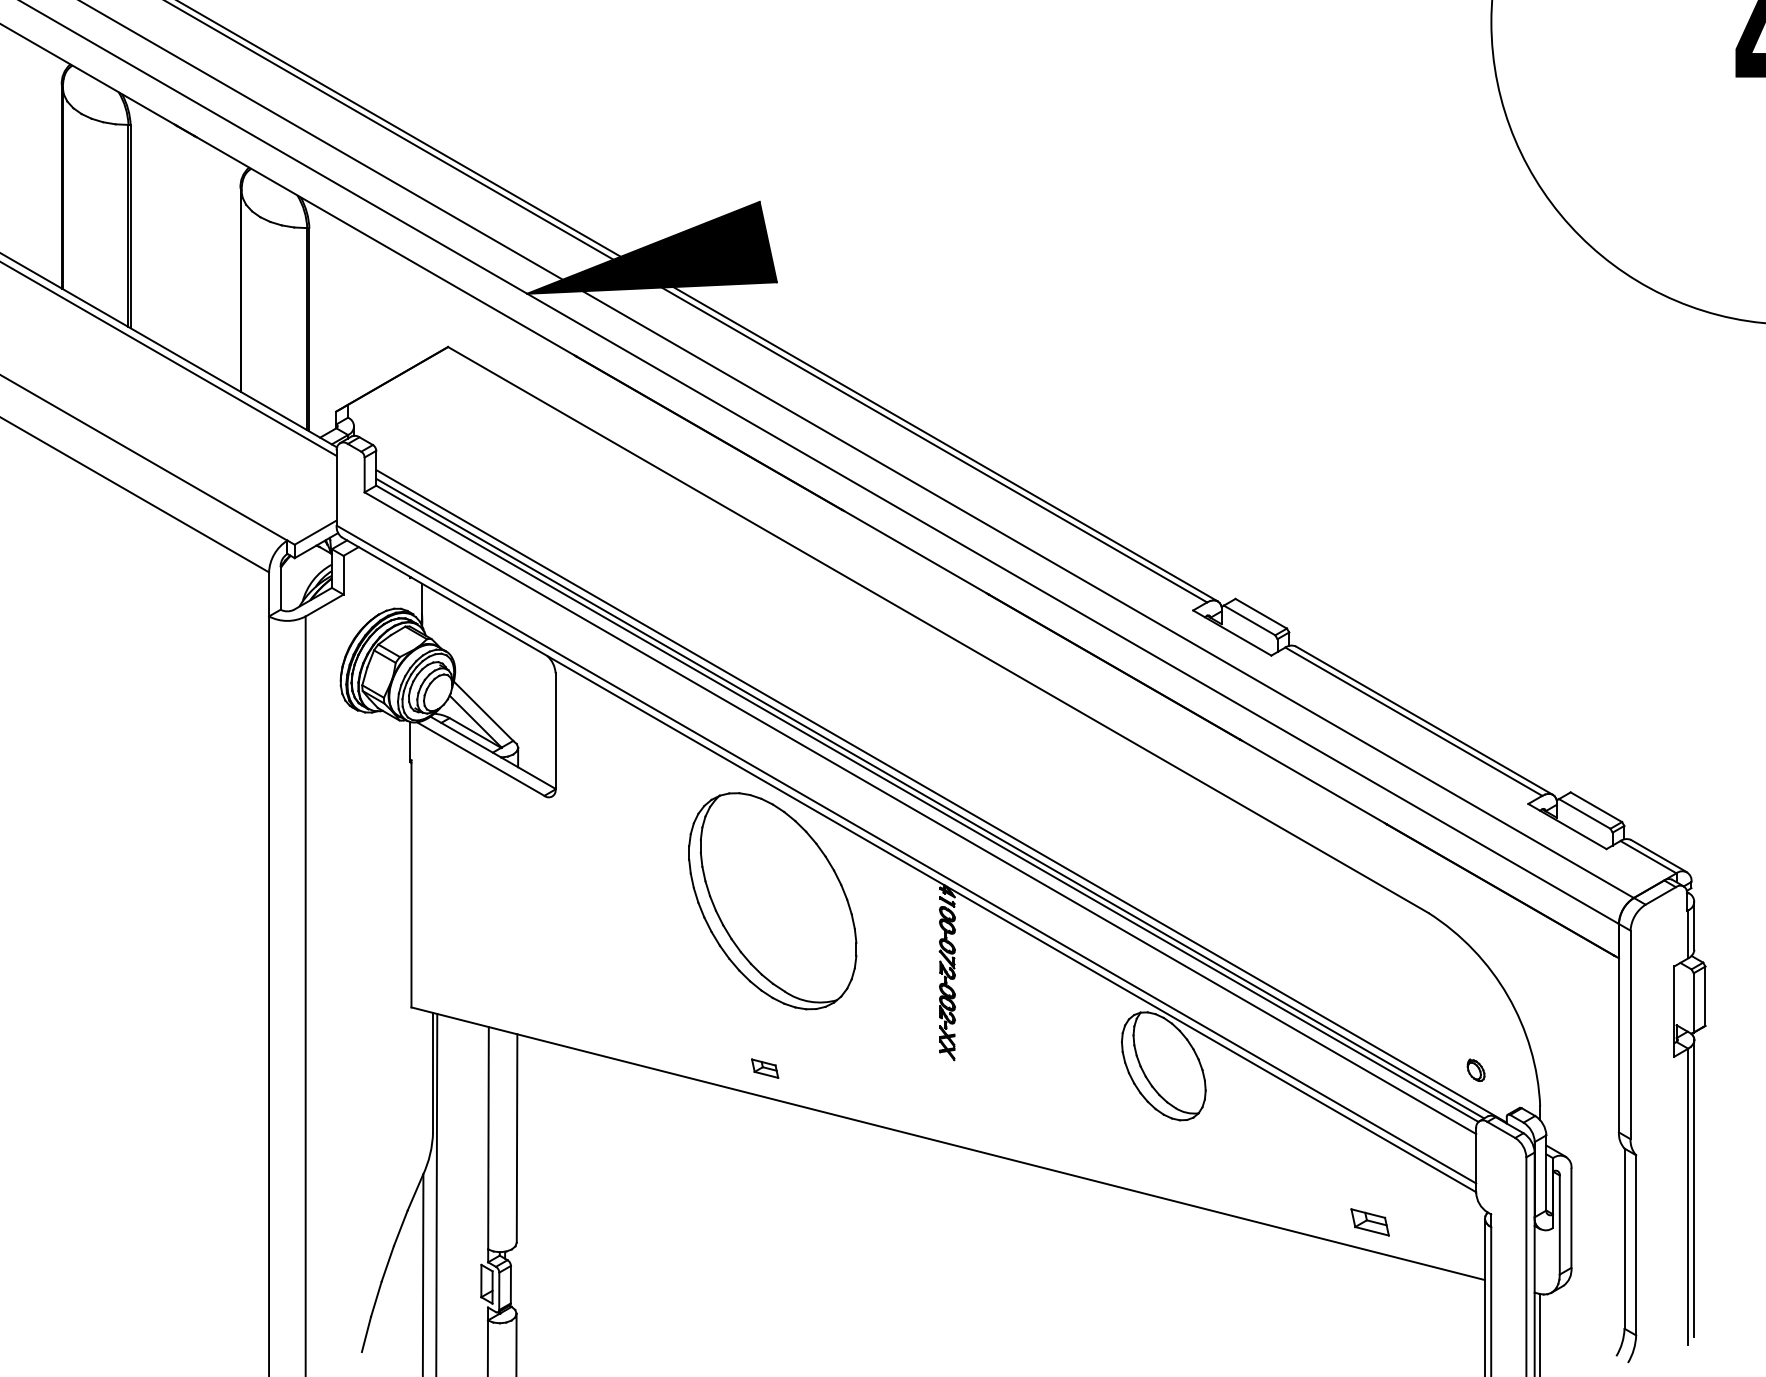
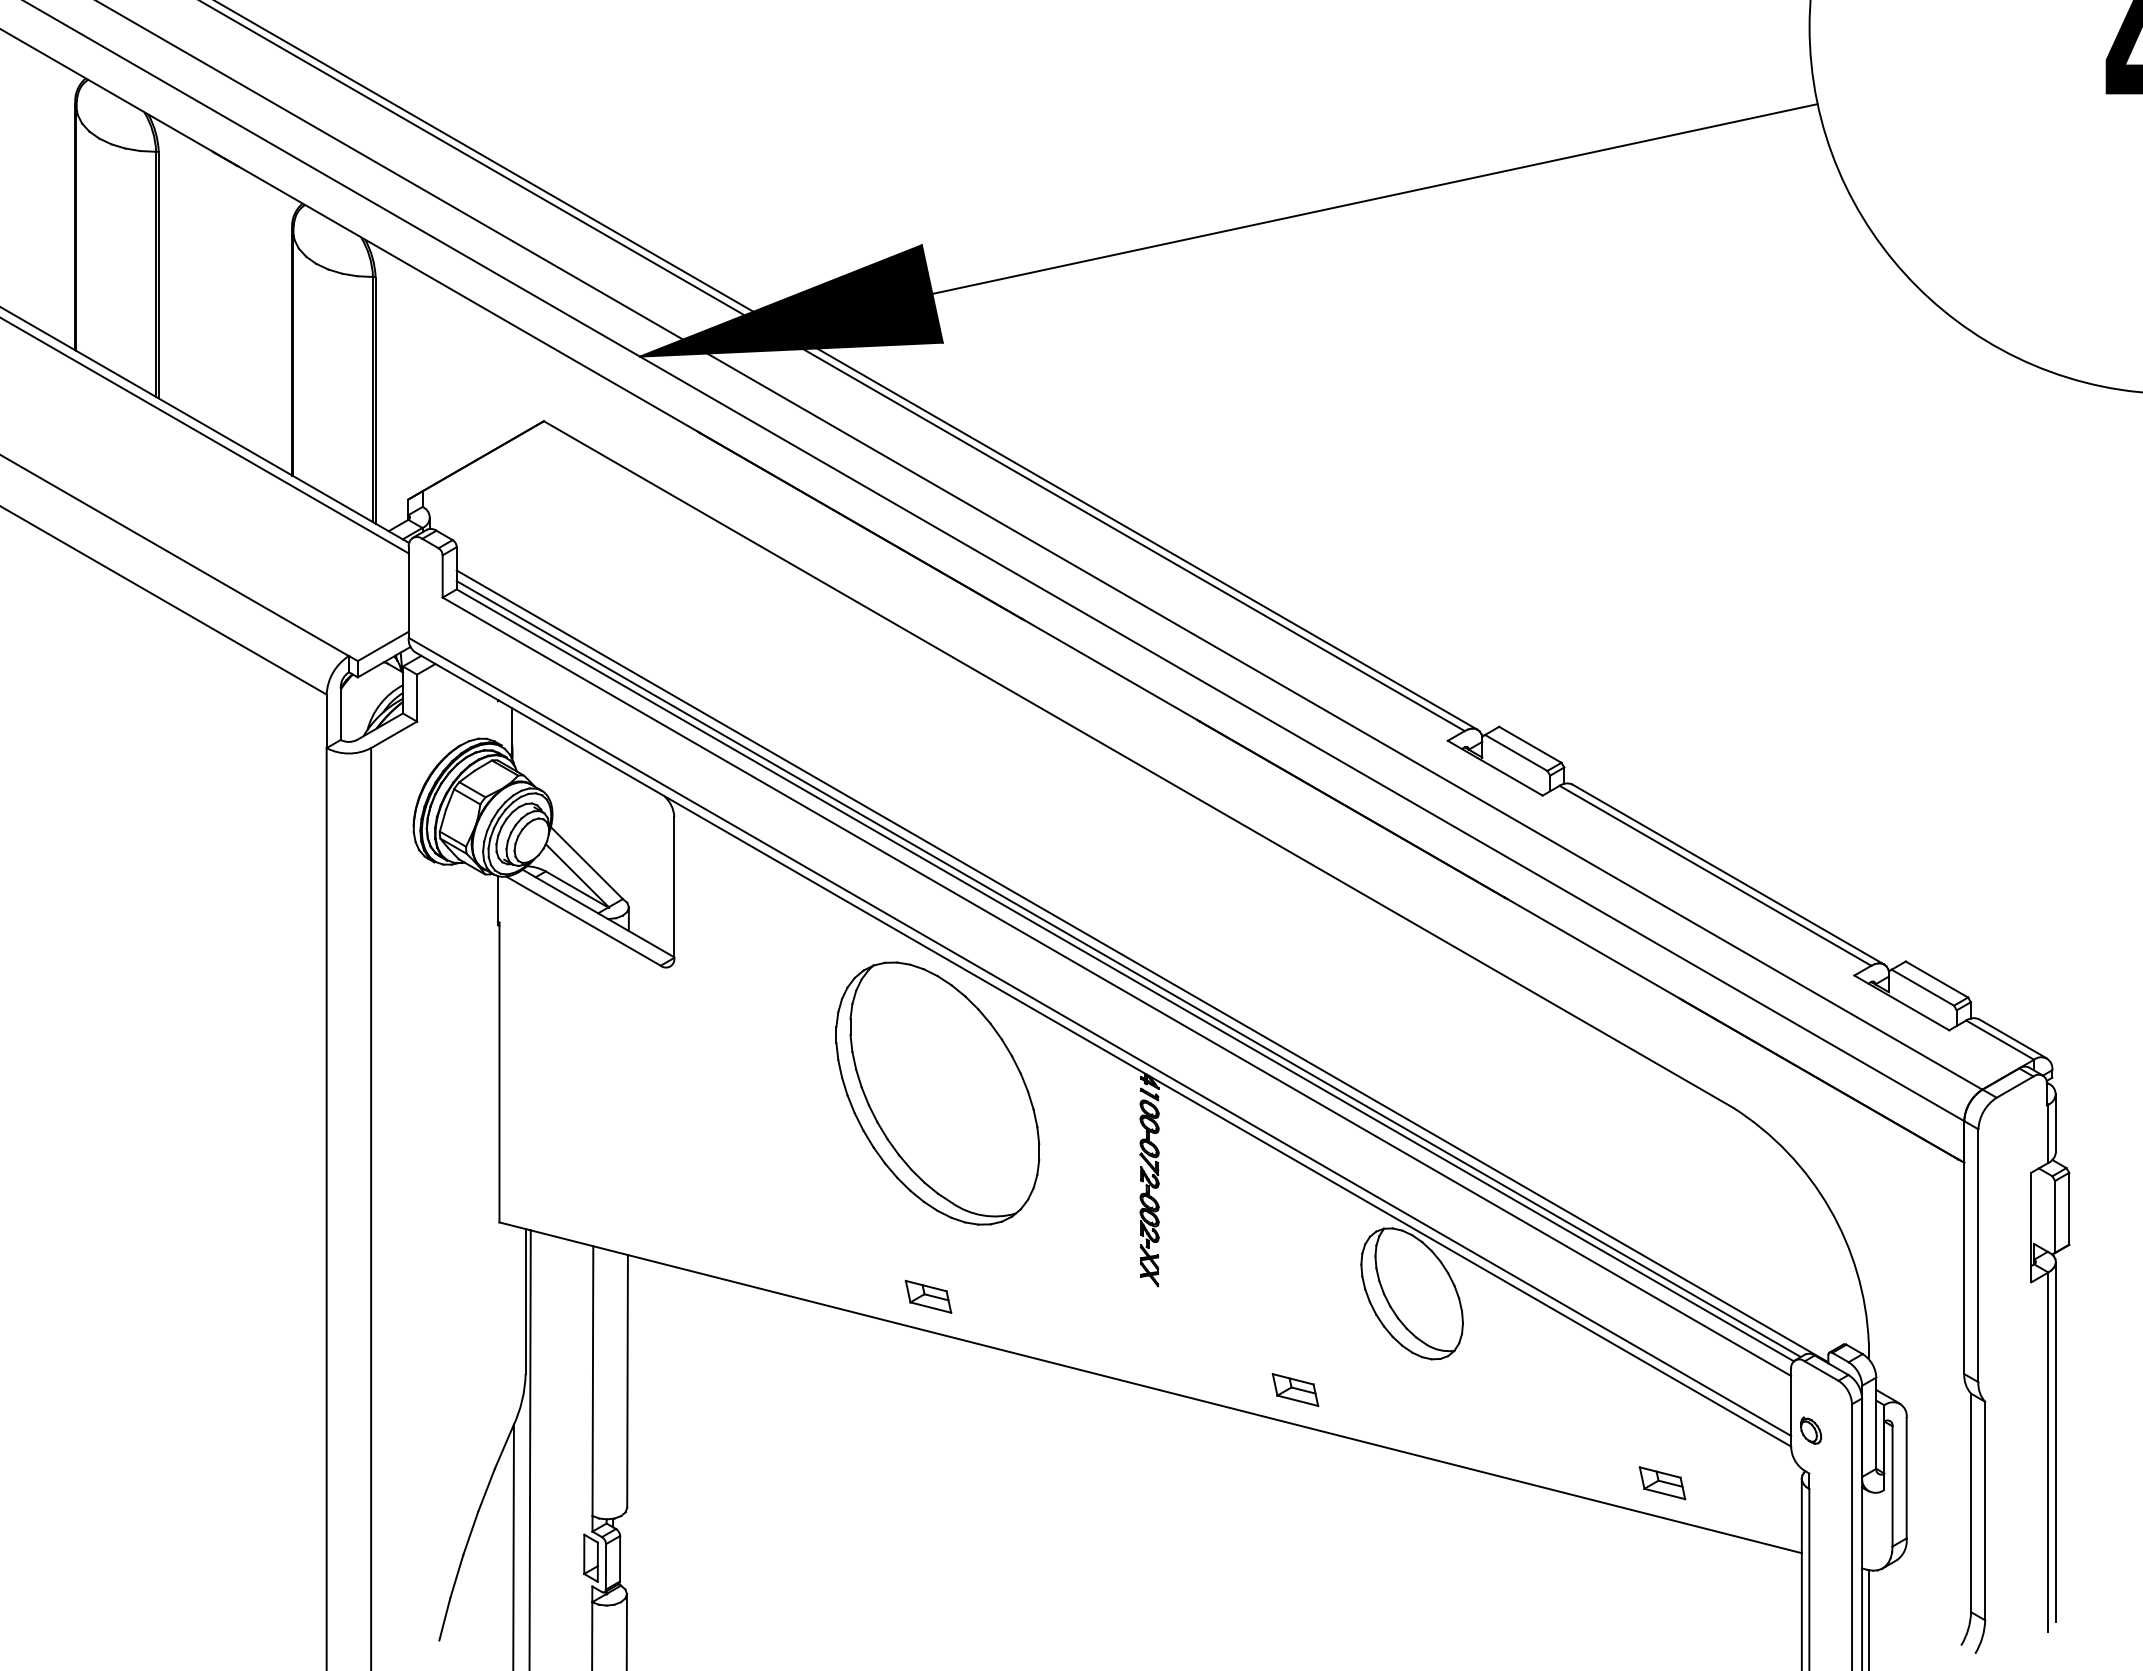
line: (1132, 163) -> (1374, 198), added
part: (765, 1068) -> (928, 1296), size x1.43
part: (1476, 1070) -> (1811, 1430), moved
part: (1067, 1145) -> (1295, 1389), added

